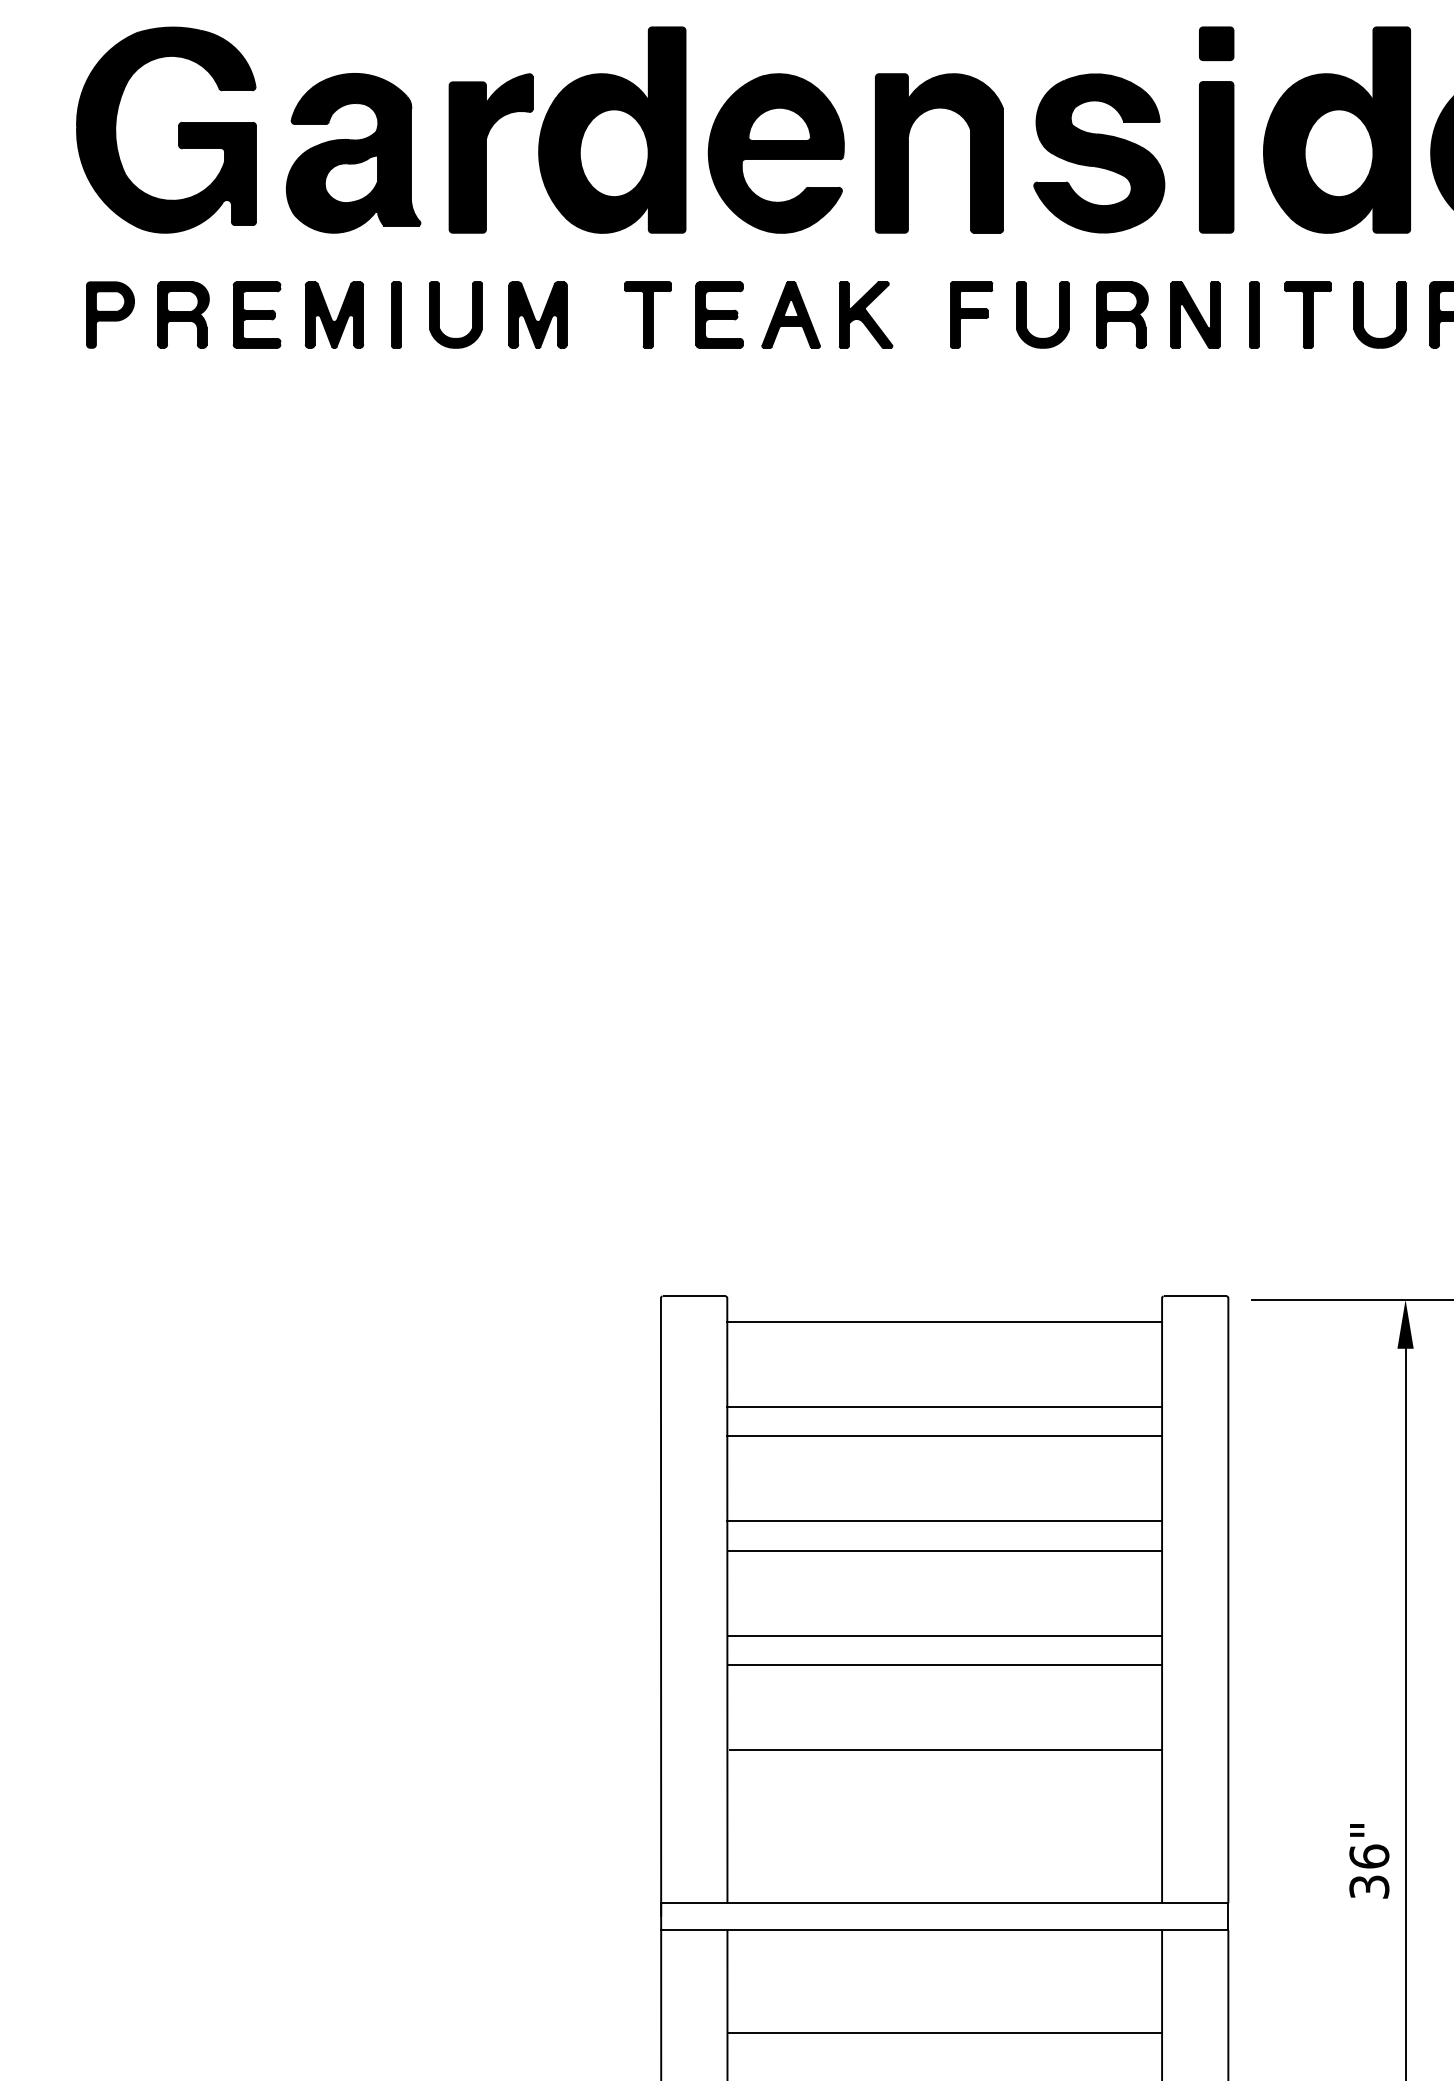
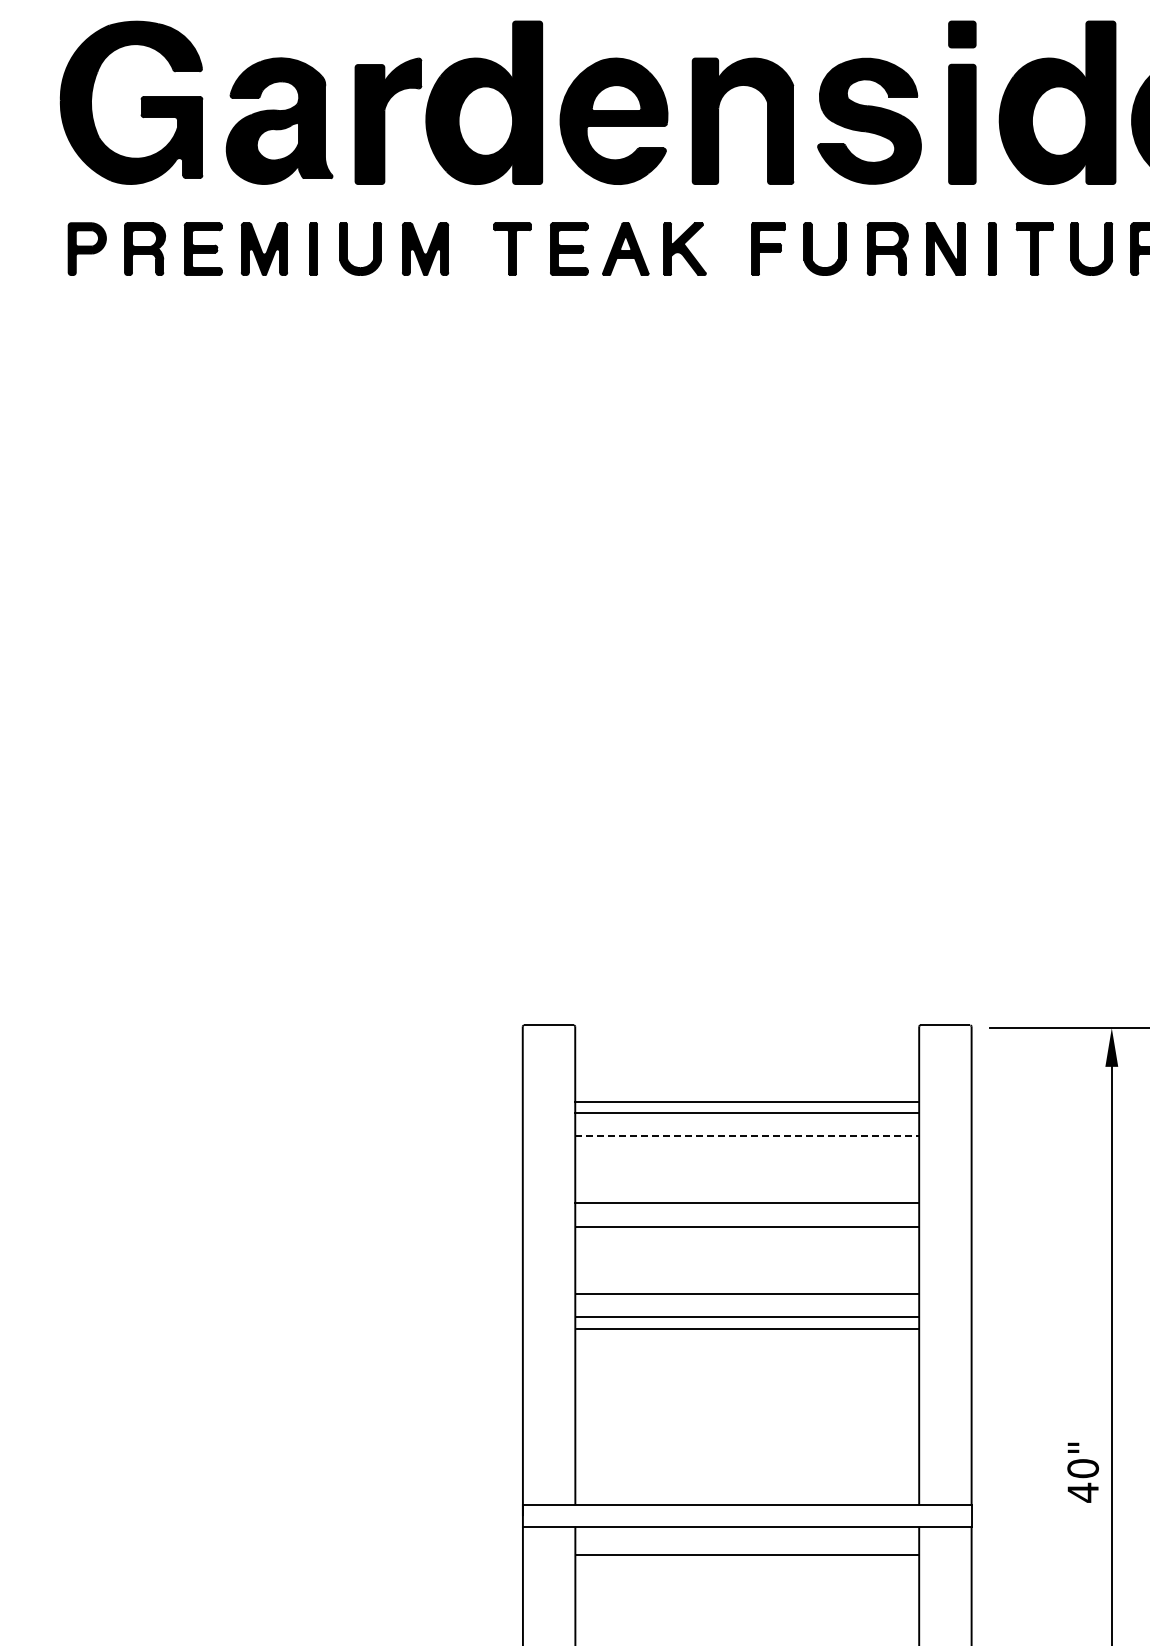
line: (945, 1321) -> (747, 1101), moved
line: (945, 1436) -> (747, 1136), solid -> dashed
line: (946, 1750) -> (748, 1329), moved
text: (1369, 1871) -> (1083, 1480), 36" -> 40"
line: (945, 2033) -> (747, 1555), moved

